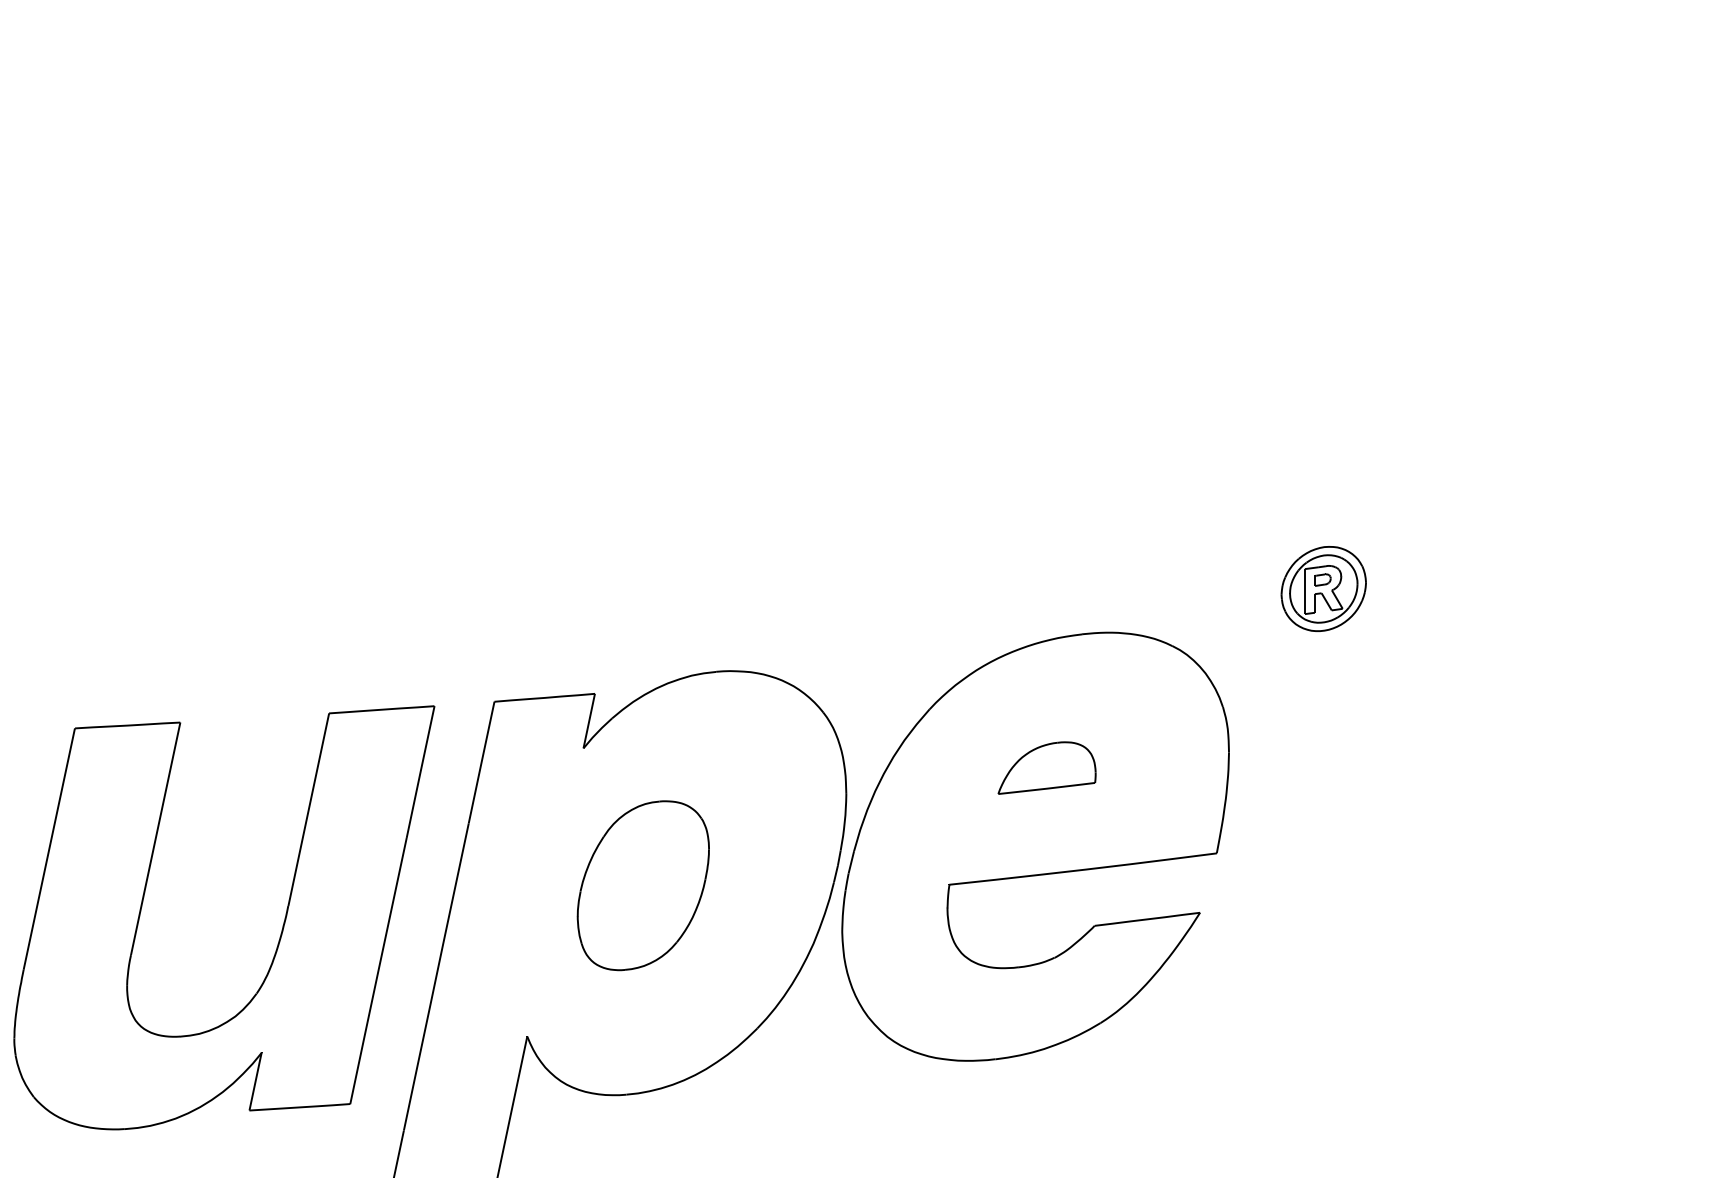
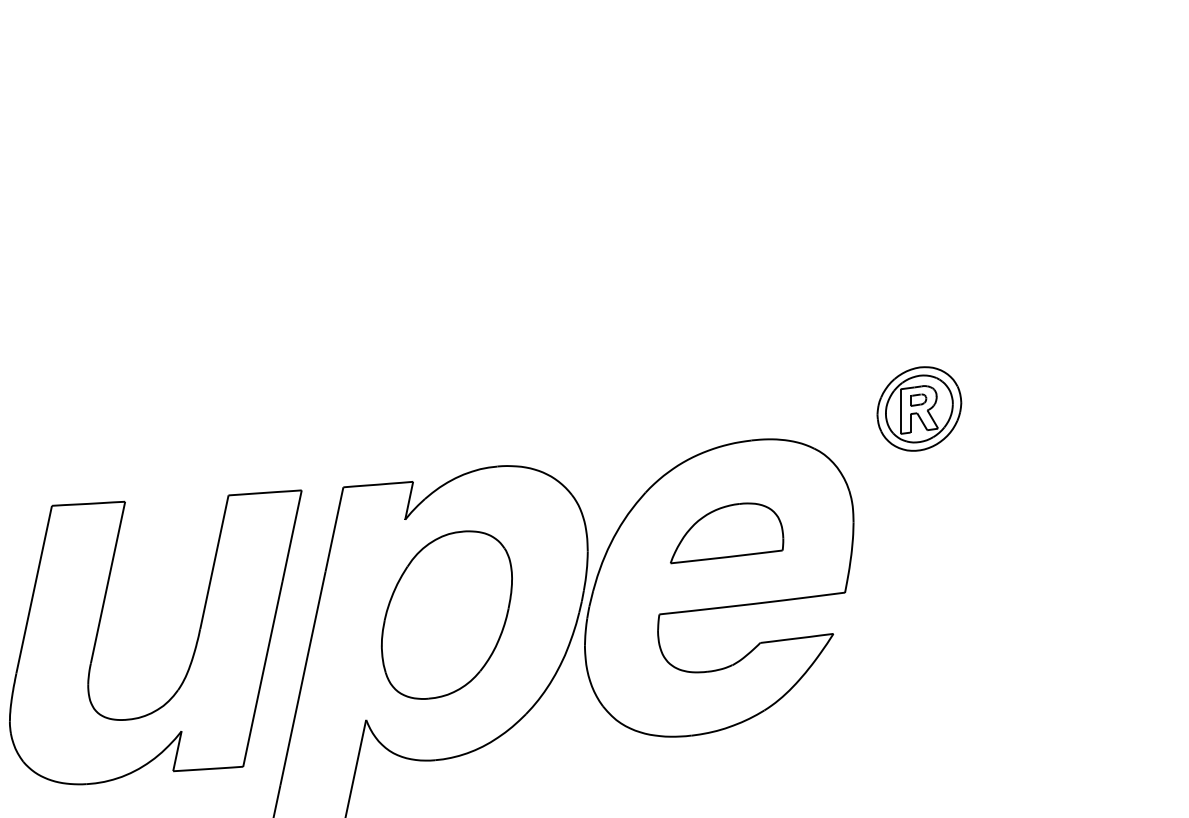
part: (1323, 588) -> (919, 408), size x1.43
part: (1047, 768) -> (727, 533), size x1.67
part: (642, 884) -> (446, 614), size x1.43

